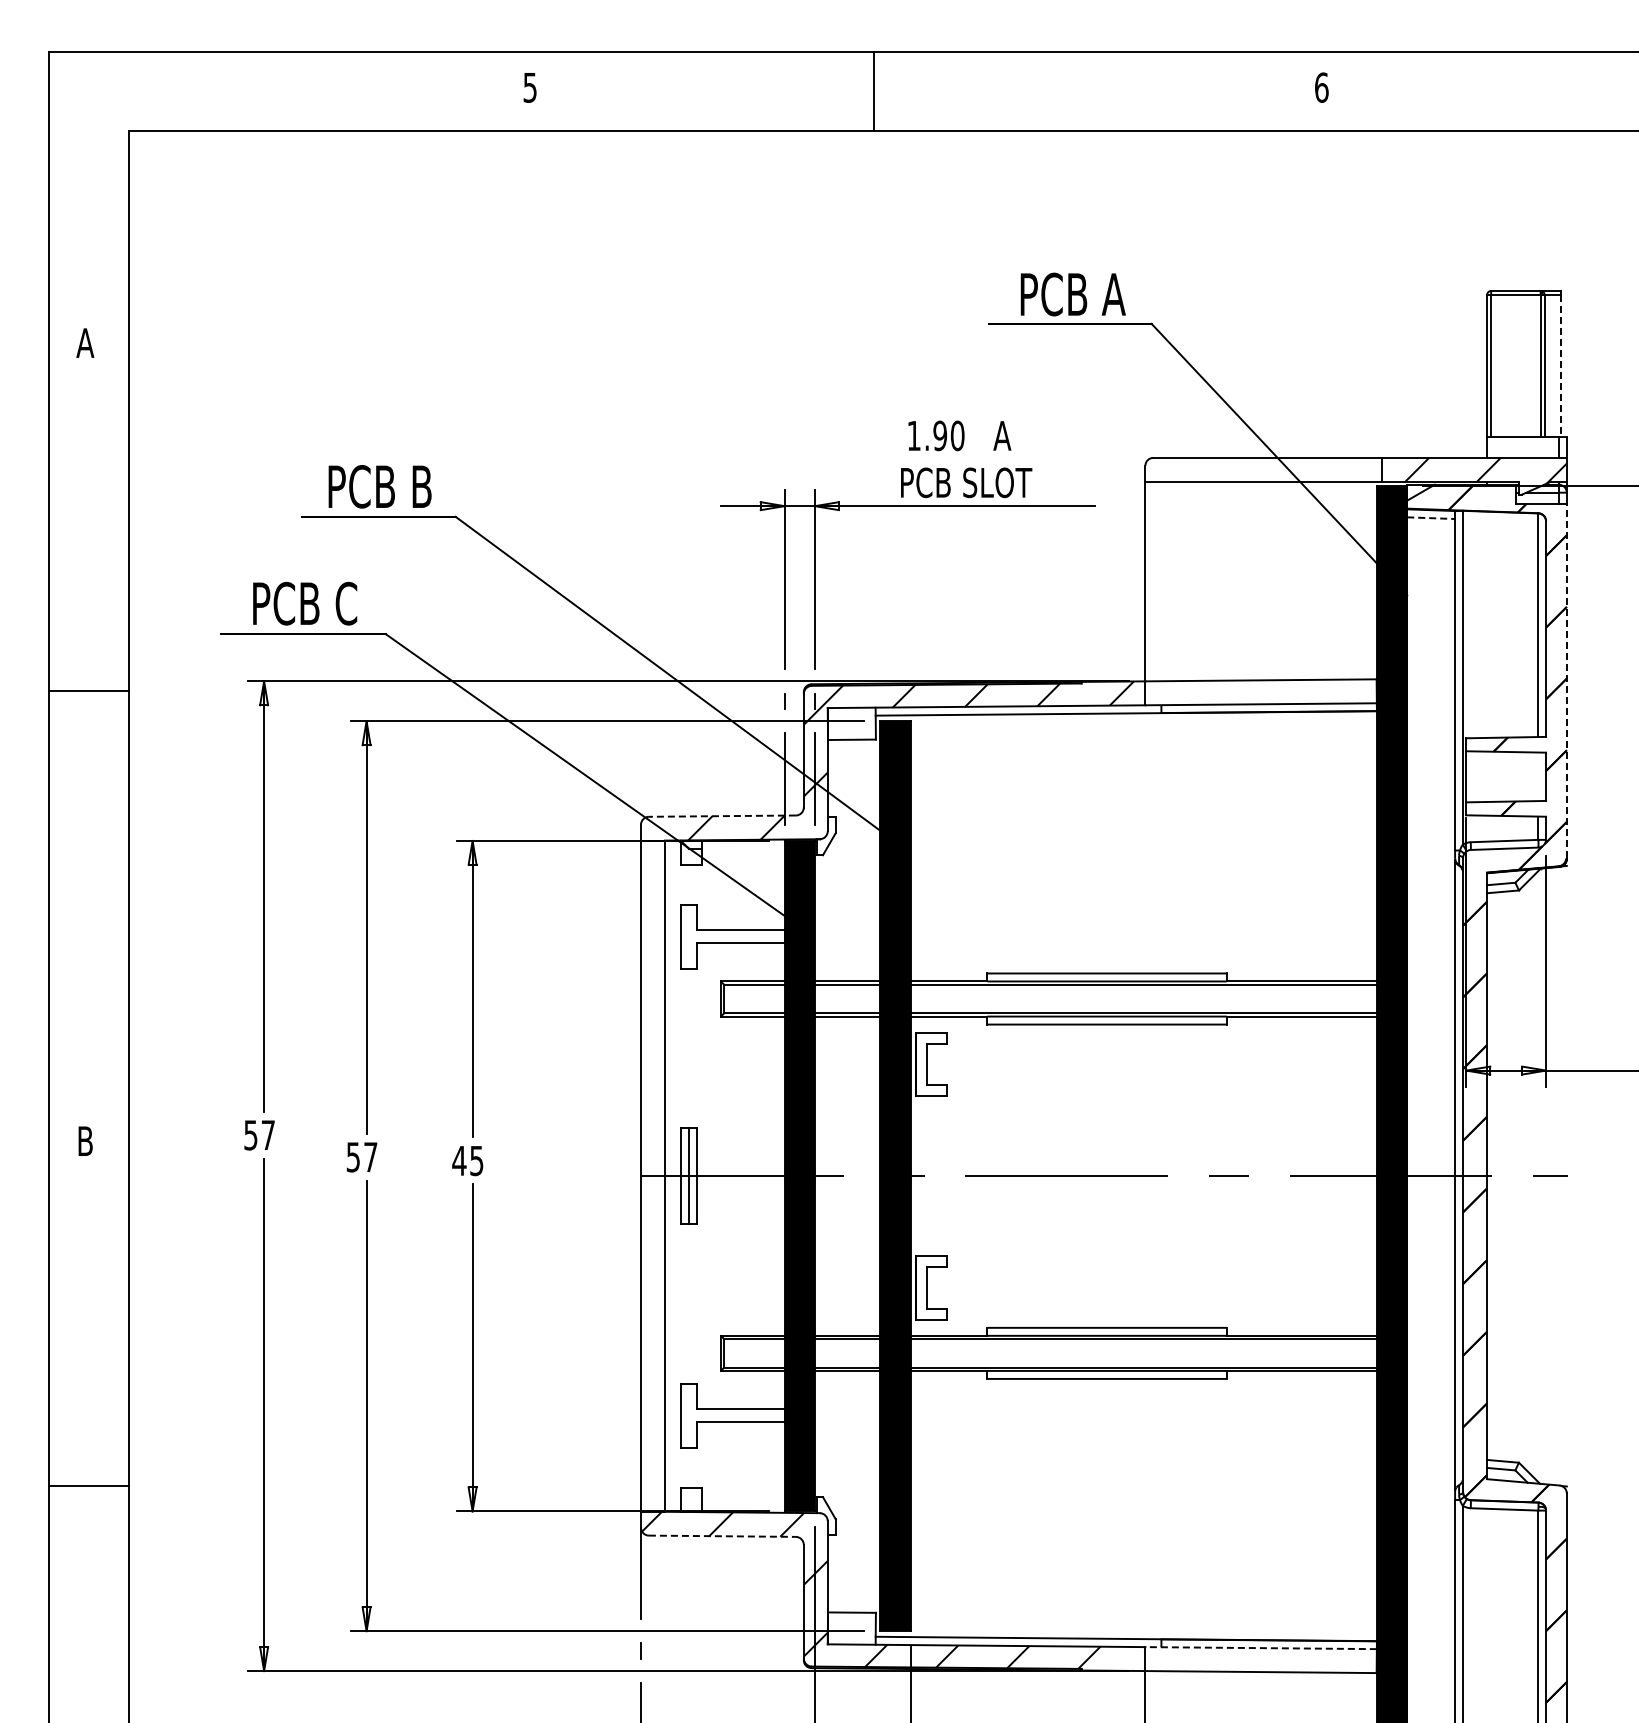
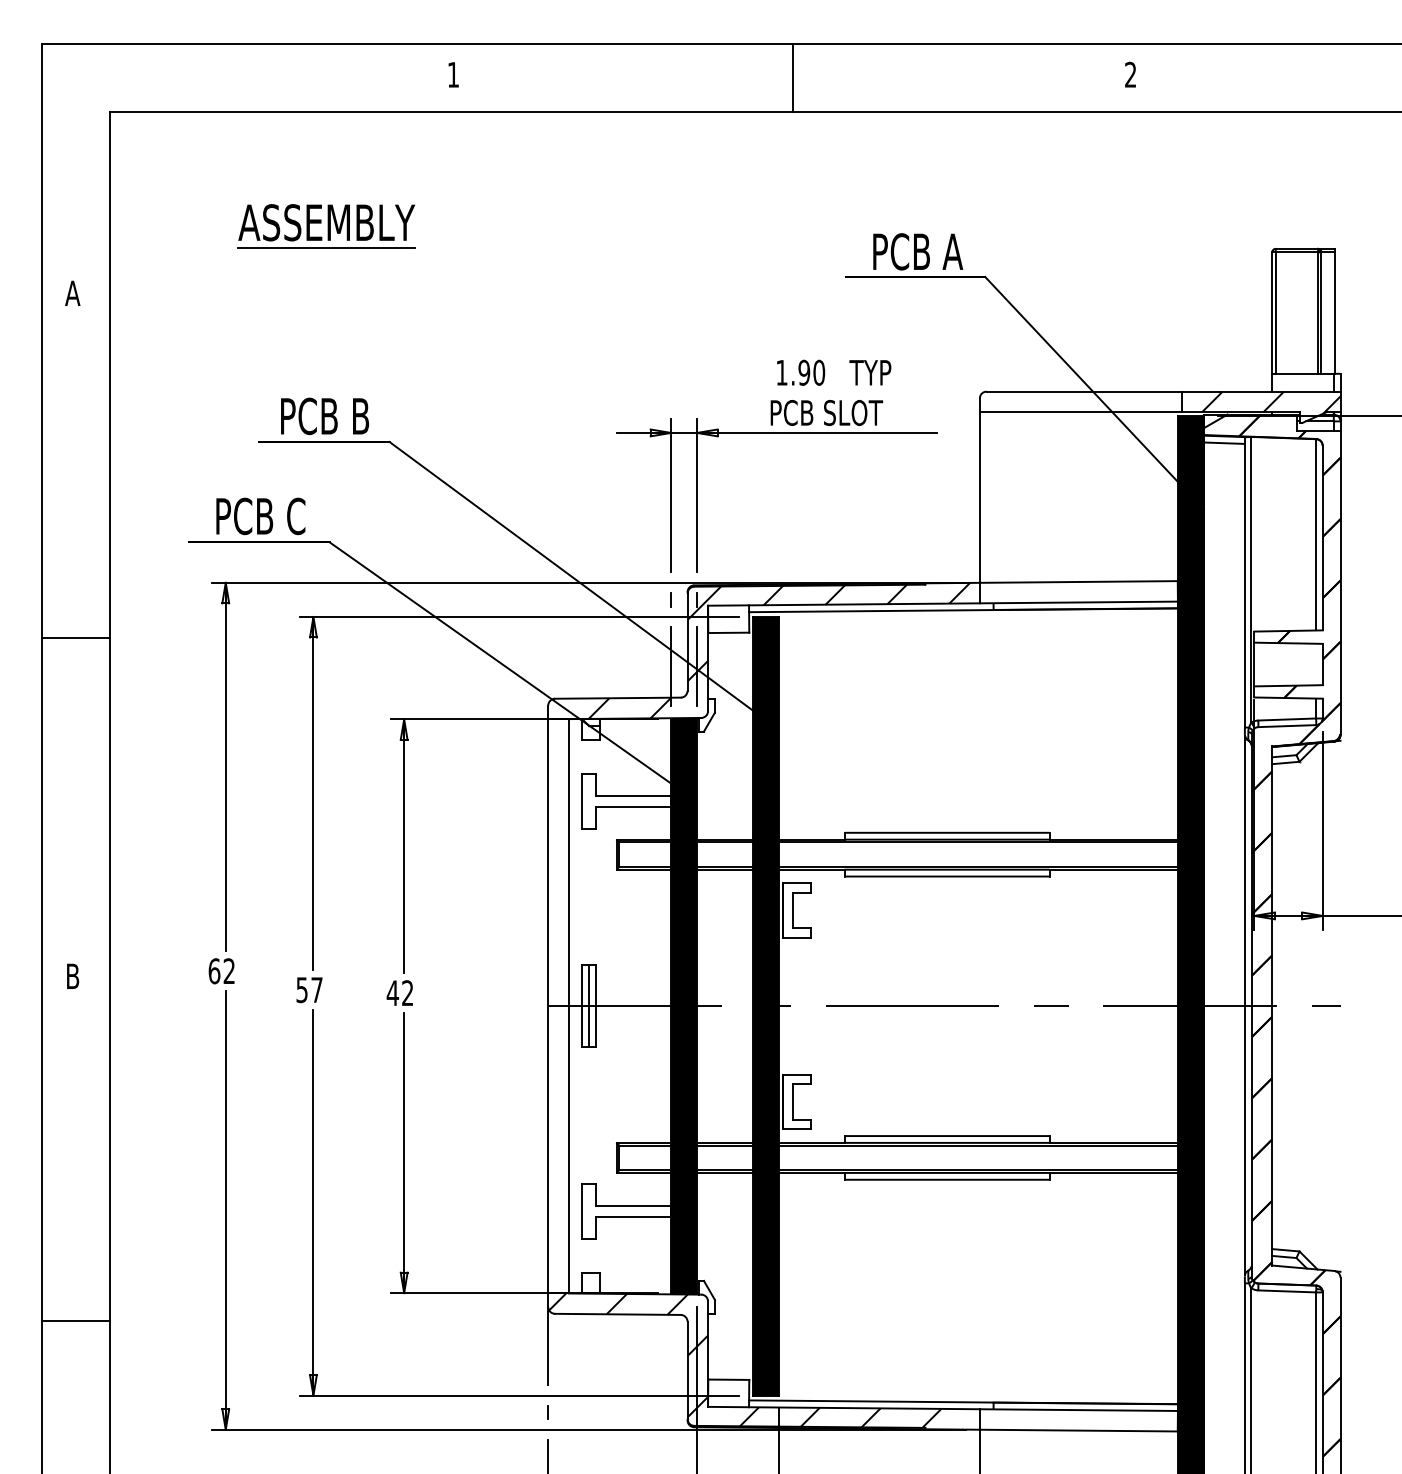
text: (529, 87) -> (452, 74), 5 -> 1
text: (1321, 87) -> (1130, 74), 6 -> 2
line: (874, 91) -> (793, 78), moved
part: (381, 264) -> (326, 226), added
line: (1560, 366) -> (1335, 313), dashed -> solid
text: (1017, 435) -> (870, 372), A -> TYP
line: (1431, 518) -> (1224, 443), dashed -> solid
line: (1566, 680) -> (1340, 582), dashed -> solid
line: (89, 691) -> (76, 638), moved
line: (722, 816) -> (617, 698), dashed -> solid
text: (259, 1135) -> (221, 971), 57 -> 62
text: (476, 1160) -> (407, 992), 45 -> 42
line: (89, 1486) -> (76, 1321), moved
line: (722, 1536) -> (617, 1314), dashed -> solid
line: (1261, 1648) -> (1079, 1410), dashed -> solid

